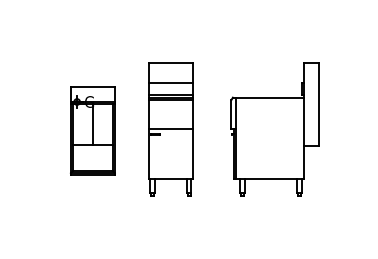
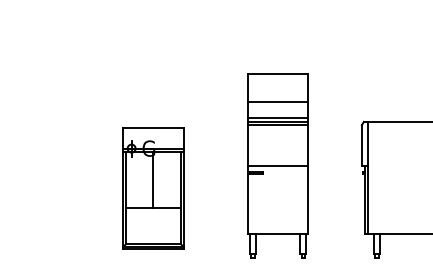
part: (92, 130) -> (152, 188), moved

